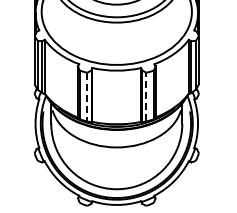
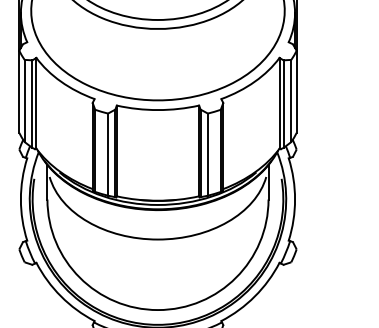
line: (146, 96) -> (208, 153), dashed -> solid
line: (87, 97) -> (108, 155), dashed -> solid

